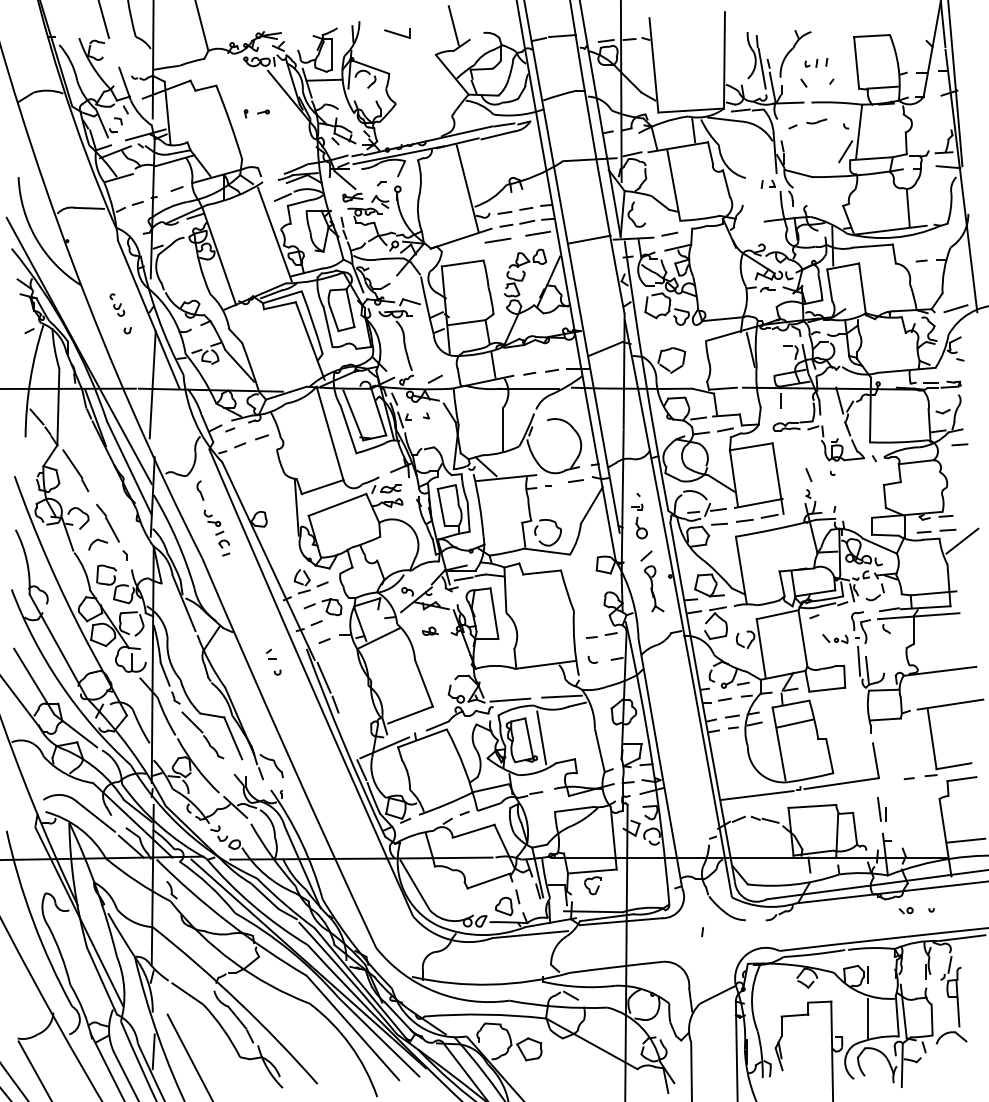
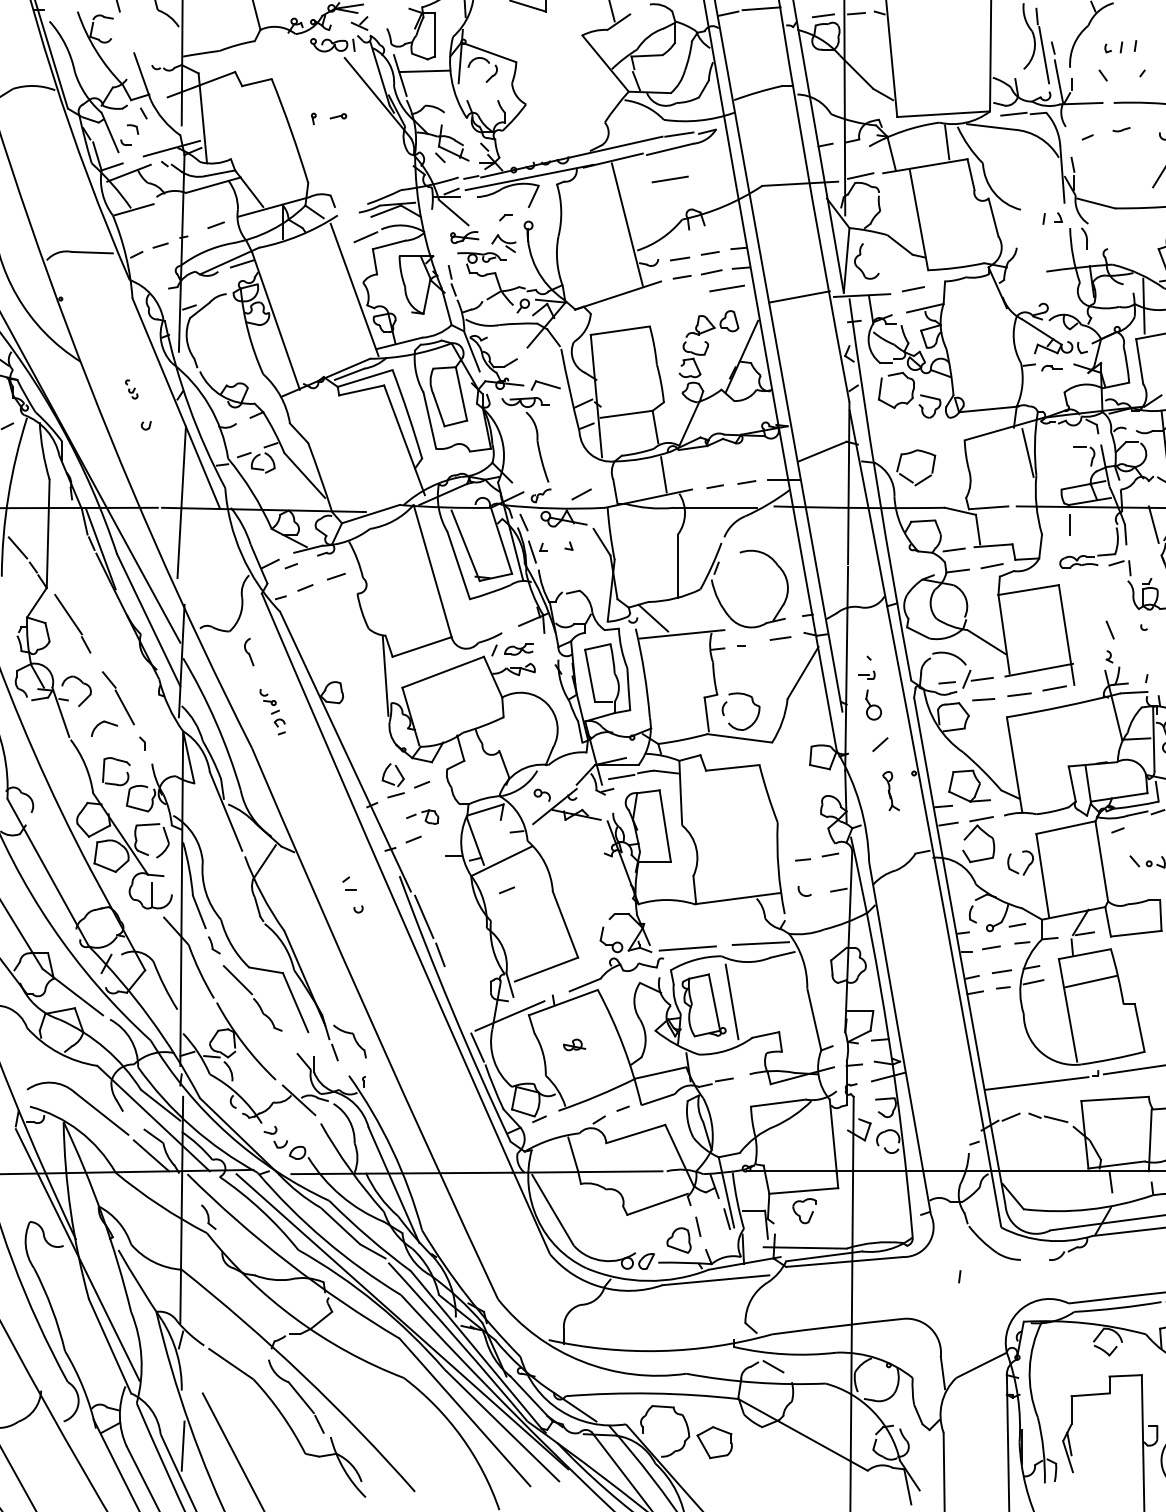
part: (816, 121) -> (1120, 129), size x0.6
line: (497, 240) -> (669, 179), moved
part: (117, 304) -> (131, 388), size x0.6
part: (216, 532) -> (271, 711), size x0.7
part: (653, 588) -> (890, 790), size x0.6
part: (322, 607) -> (421, 817), size x0.6
part: (430, 630) -> (574, 1043), moved
line: (324, 640) -> (506, 889), moved

